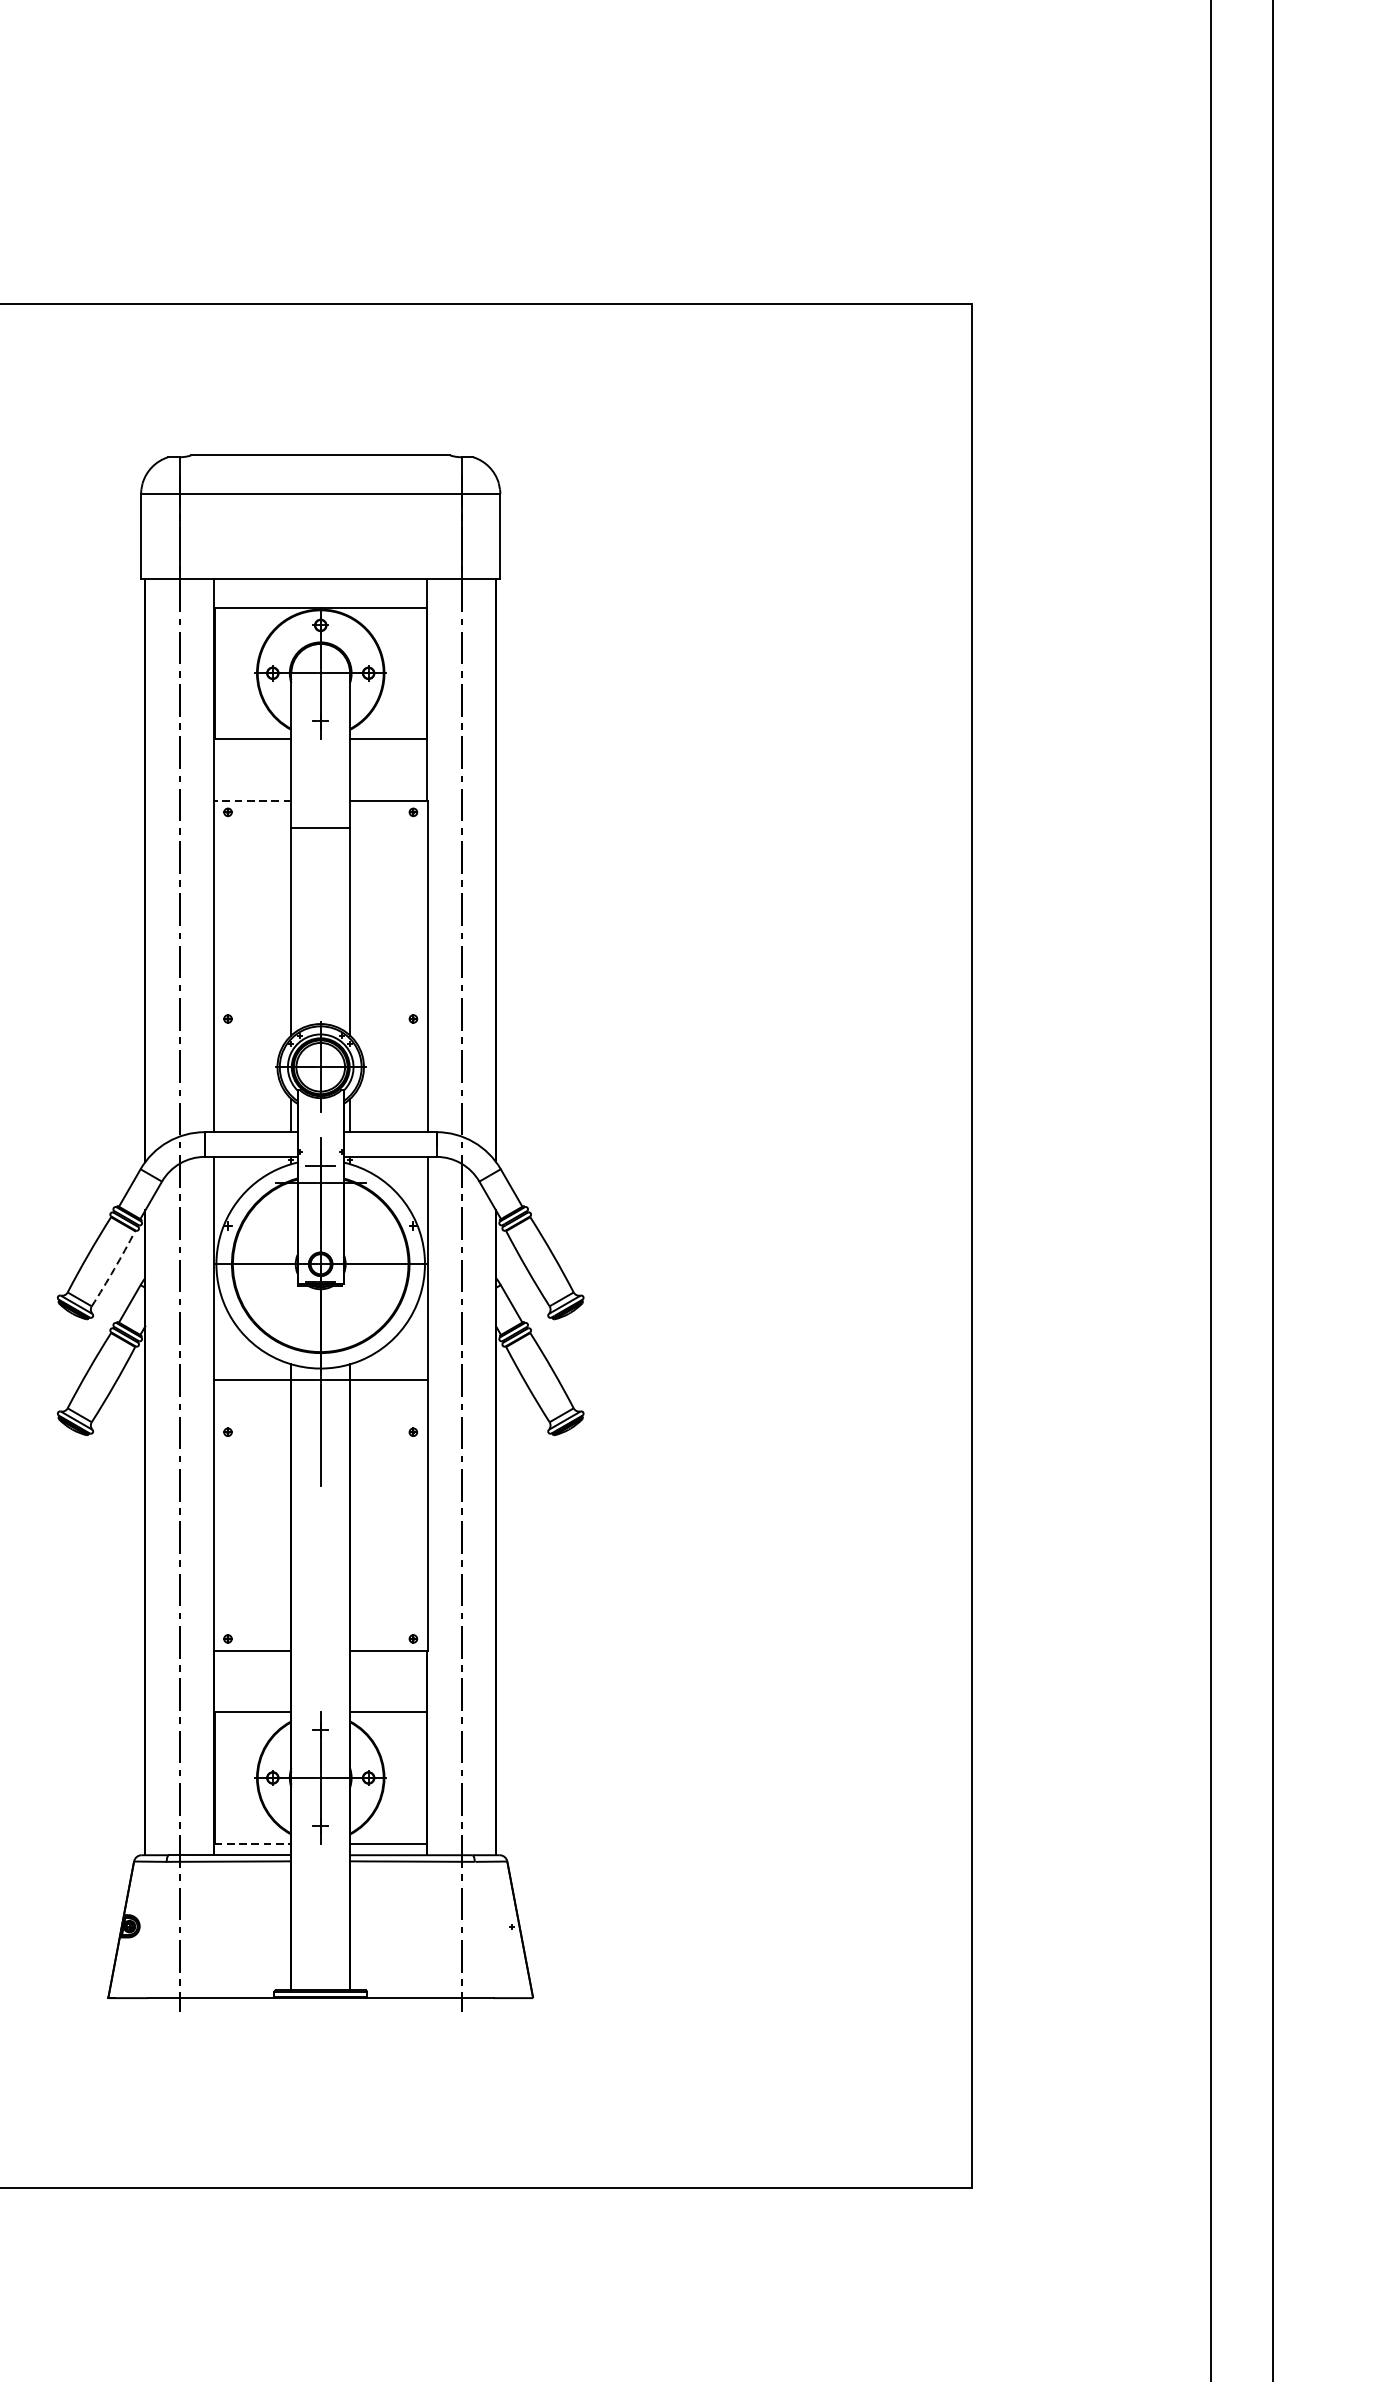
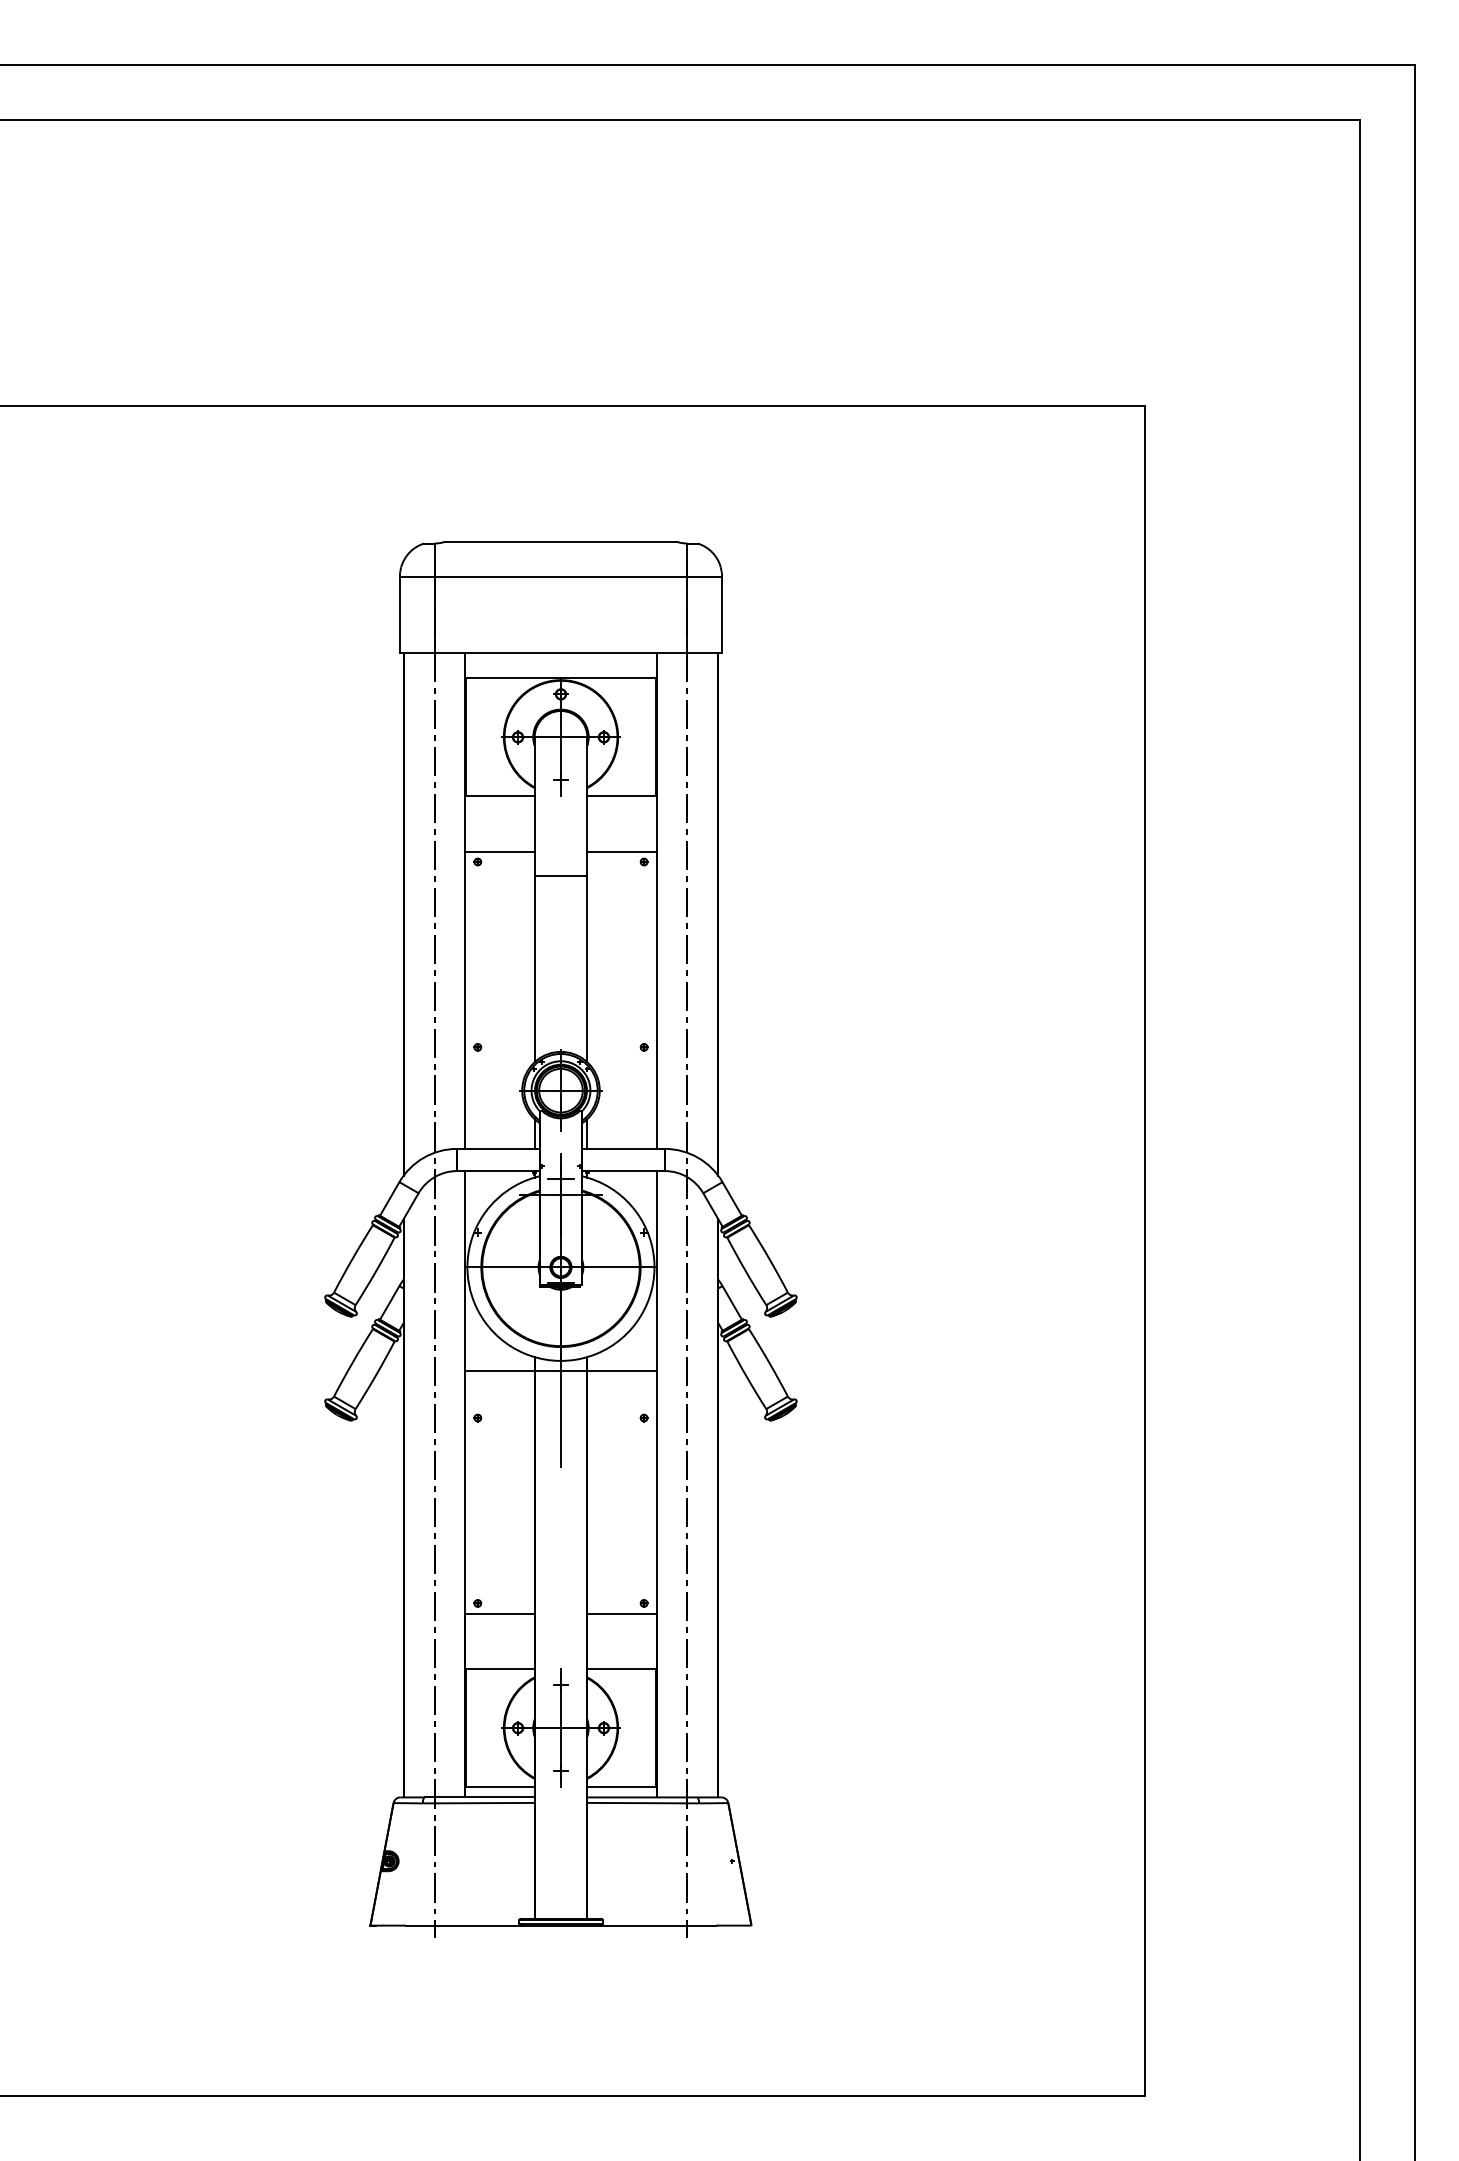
line: (252, 800) -> (499, 851), dashed -> solid
arc: (113, 1268) -> (375, 1271), dashed -> solid
line: (253, 1844) -> (500, 1787), dashed -> solid

